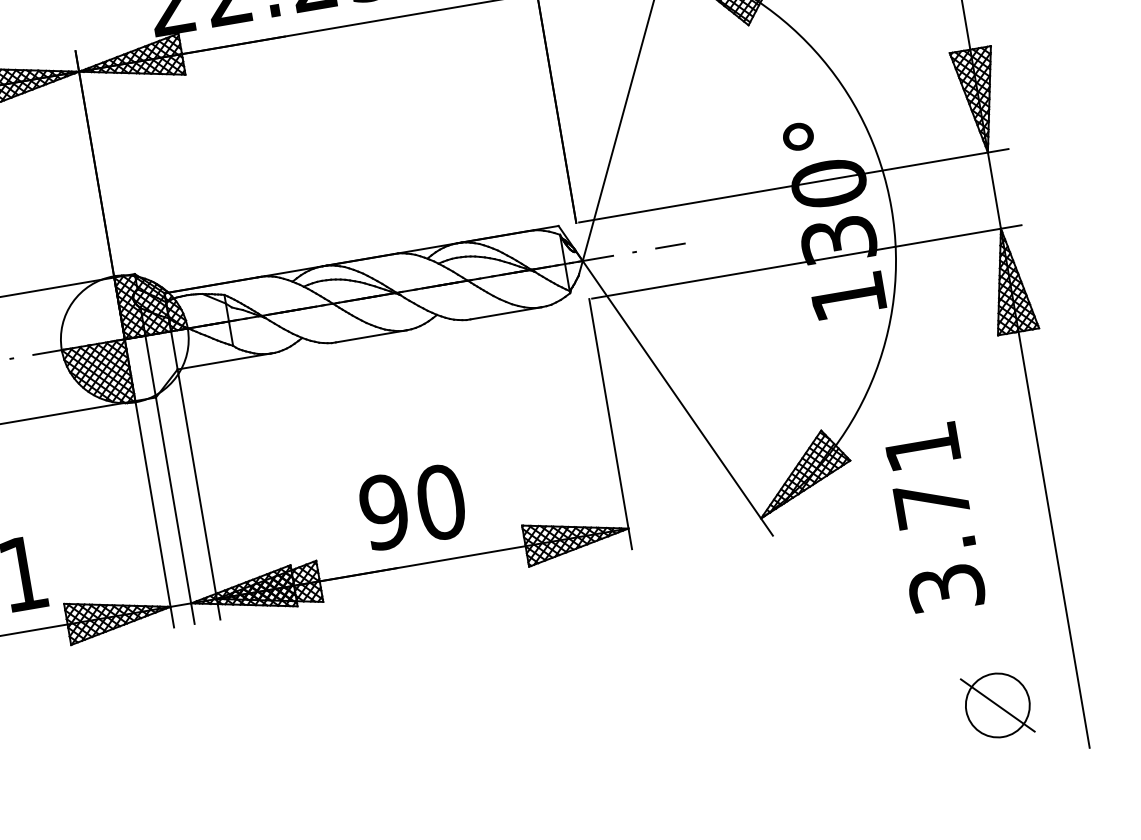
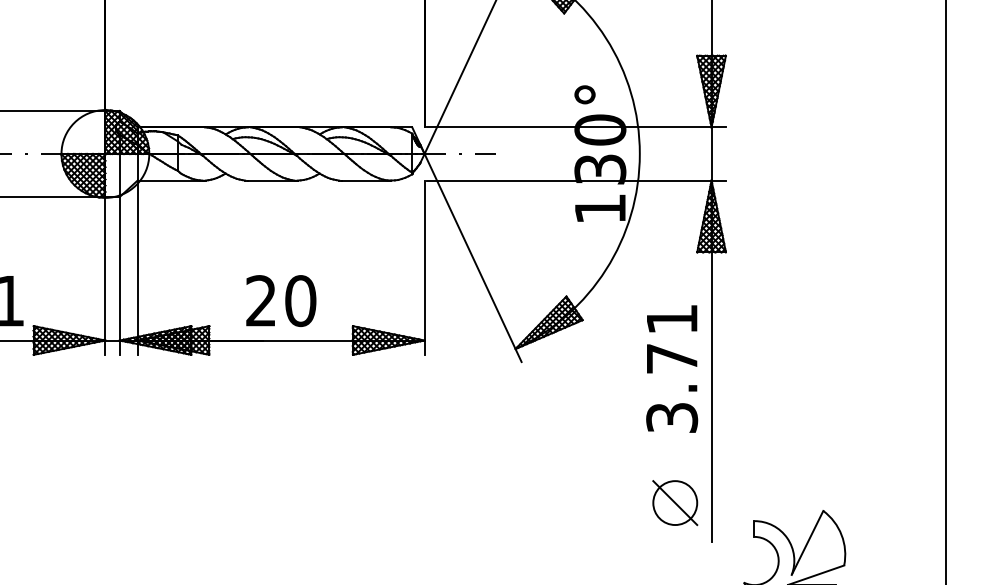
text: (383, 512) -> (260, 301), 90 -> 20
text: (935, 517) -> (672, 368), moved
part: (998, 706) -> (675, 503), moved

